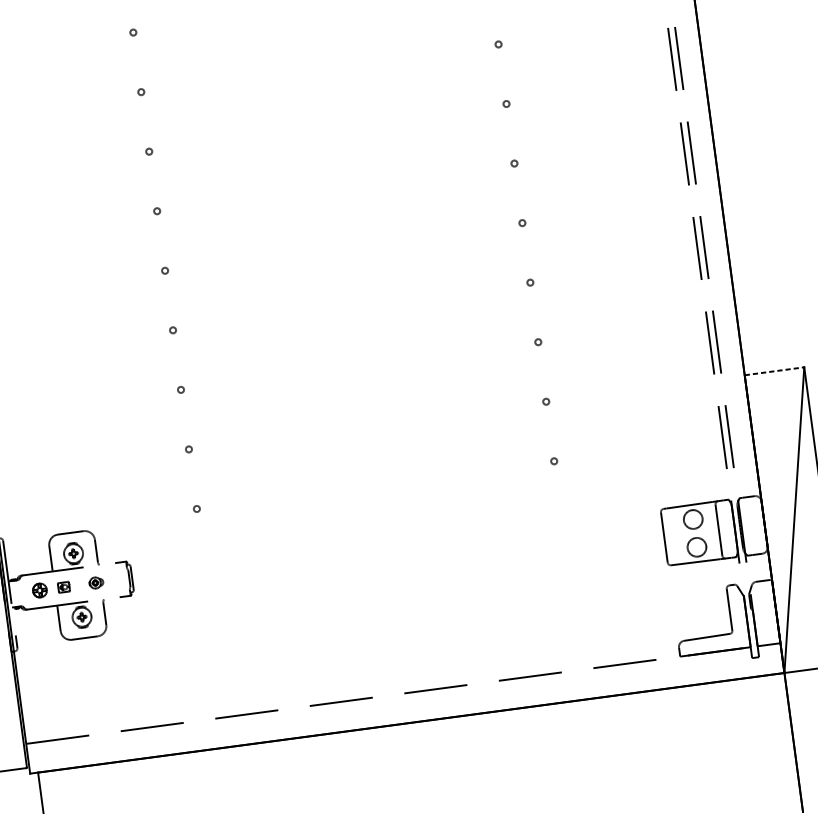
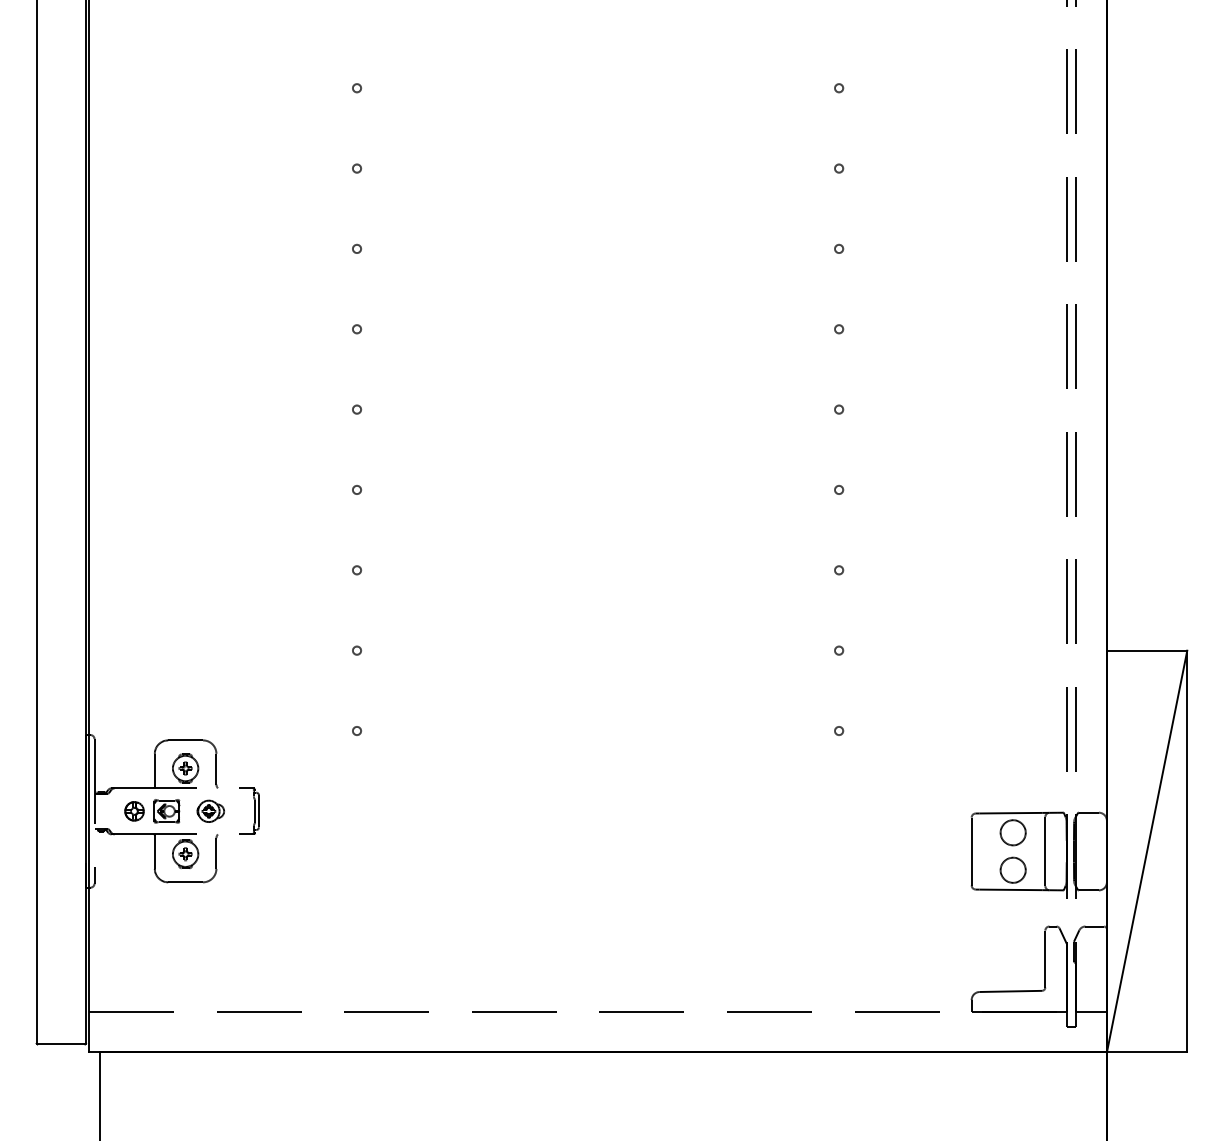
line: (774, 371) -> (1147, 650), dashed -> solid
part: (96, 582) -> (210, 810), size x1.43
part: (63, 587) -> (166, 811), size x1.67

